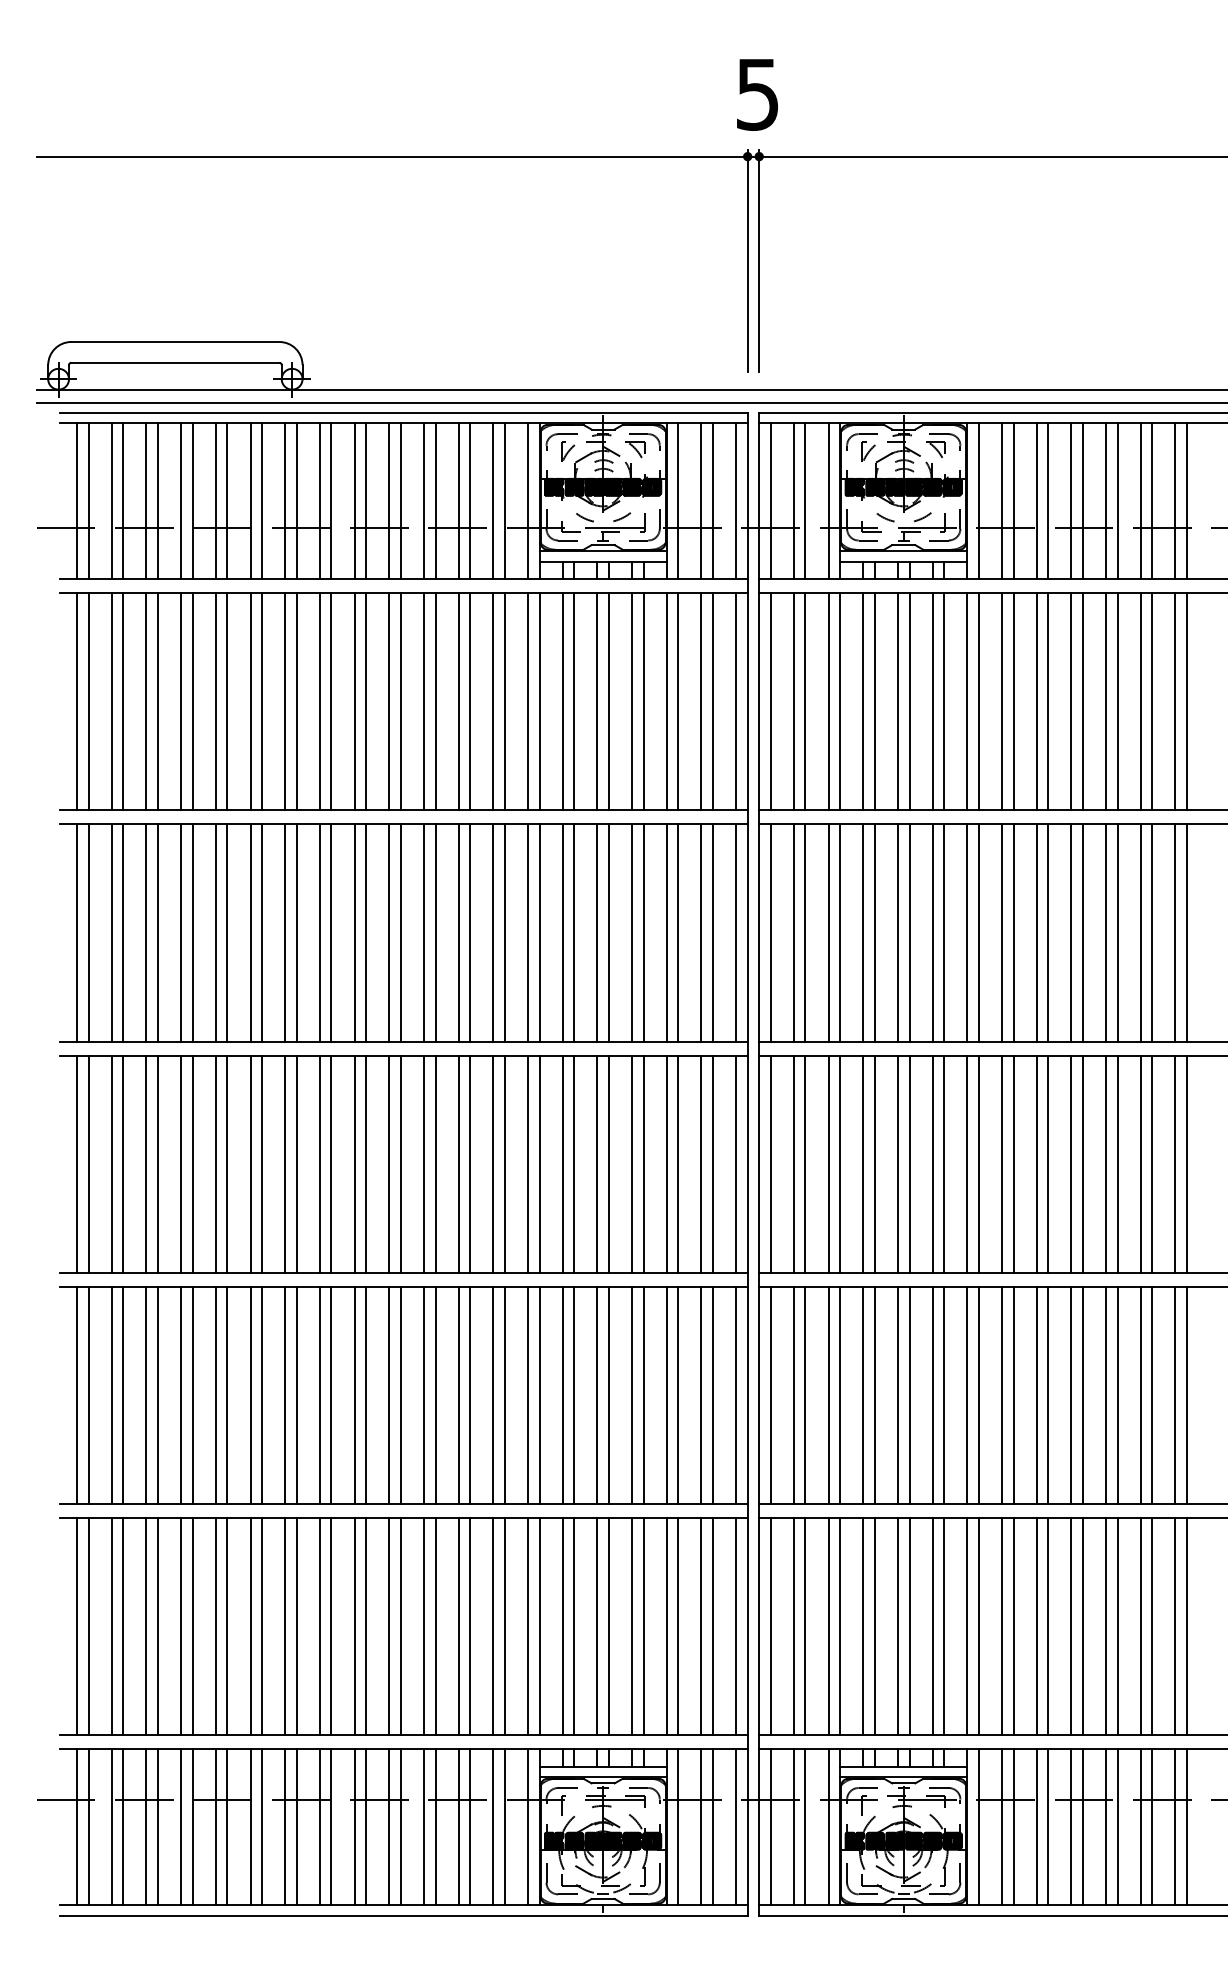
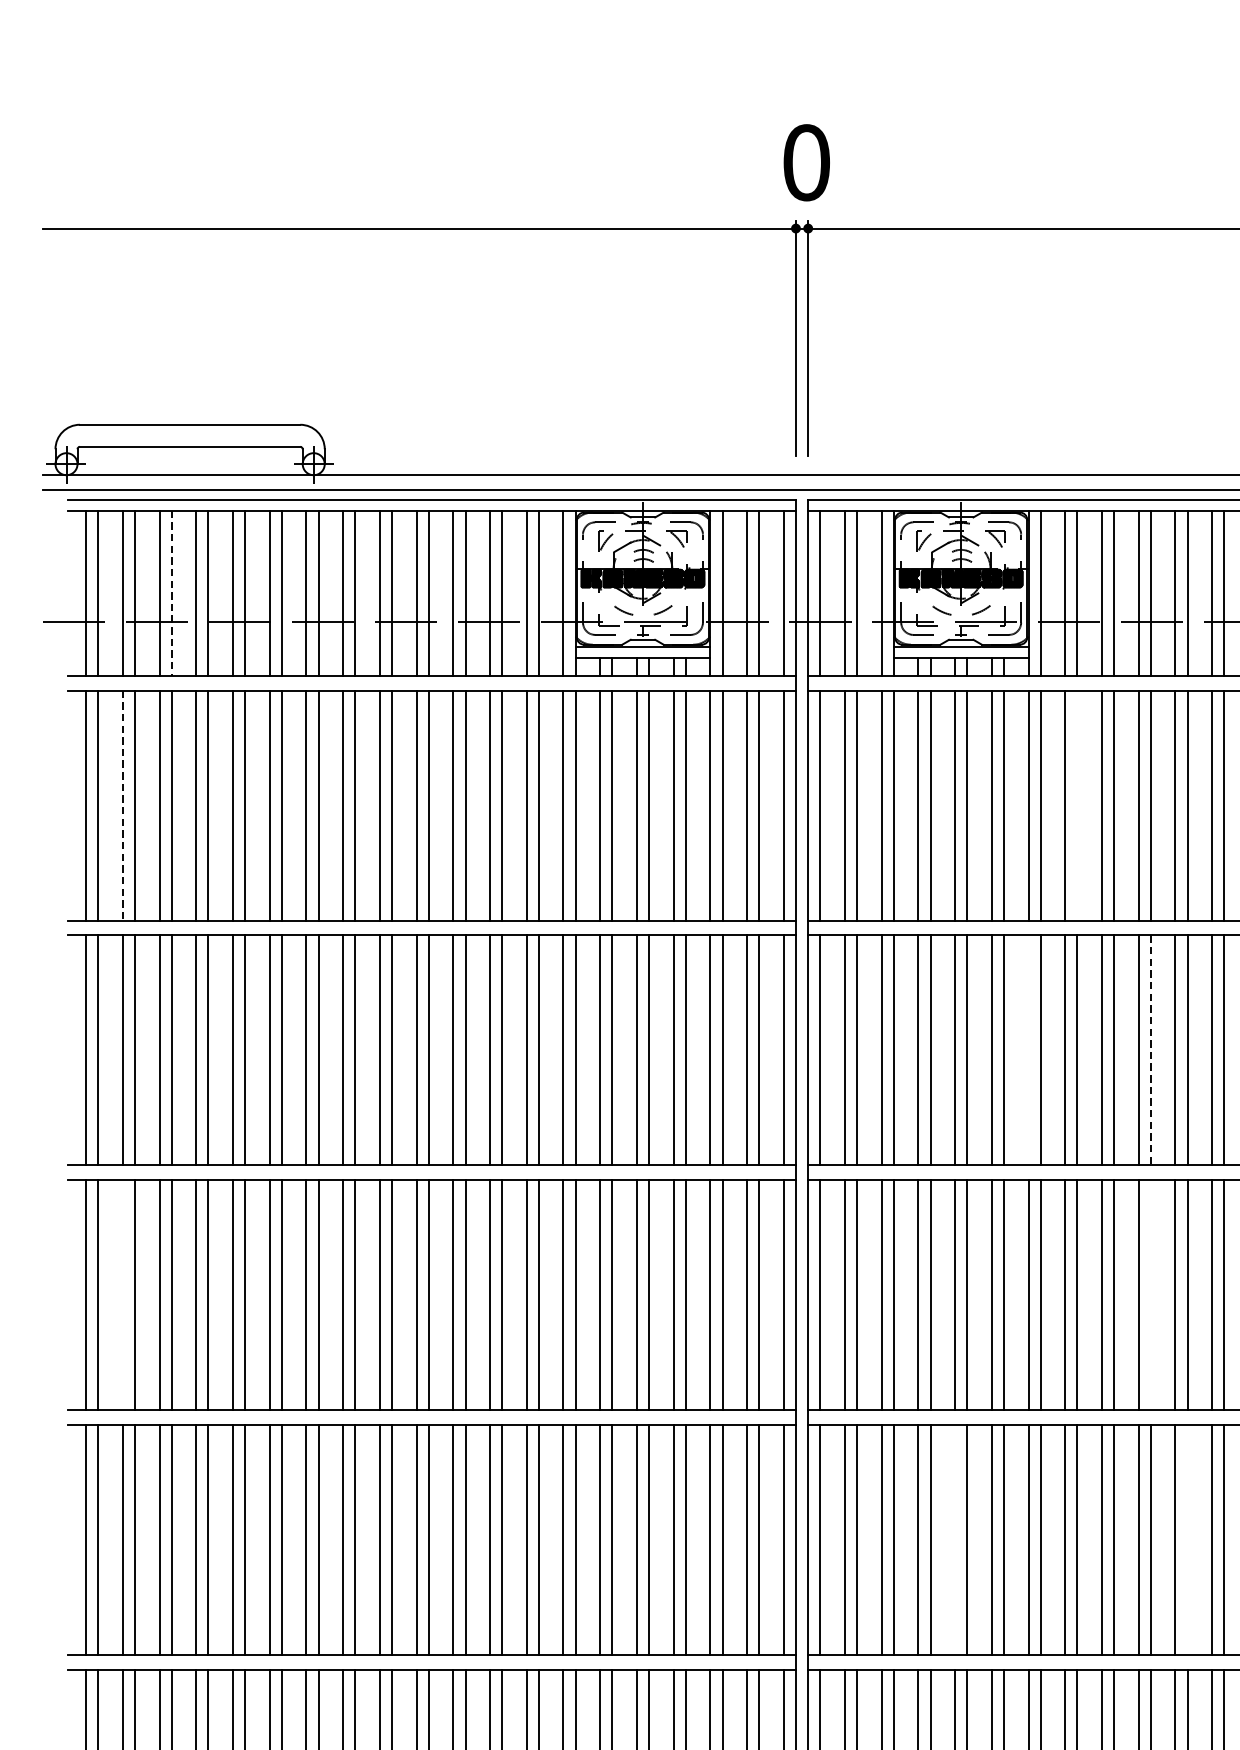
text: (757, 94) -> (806, 162), 5 -> 0
line: (158, 501) -> (172, 593), solid -> dashed
line: (111, 701) -> (122, 805), solid -> dashed
line: (1013, 701) -> (1077, 805), removed
line: (967, 932) -> (1028, 1049), removed
line: (1082, 933) -> (1150, 1050), solid -> dashed
line: (111, 1163) -> (122, 1294), removed
line: (1082, 1163) -> (1150, 1294), removed
line: (897, 1395) -> (954, 1540), removed
line: (1117, 1395) -> (1187, 1540), removed

